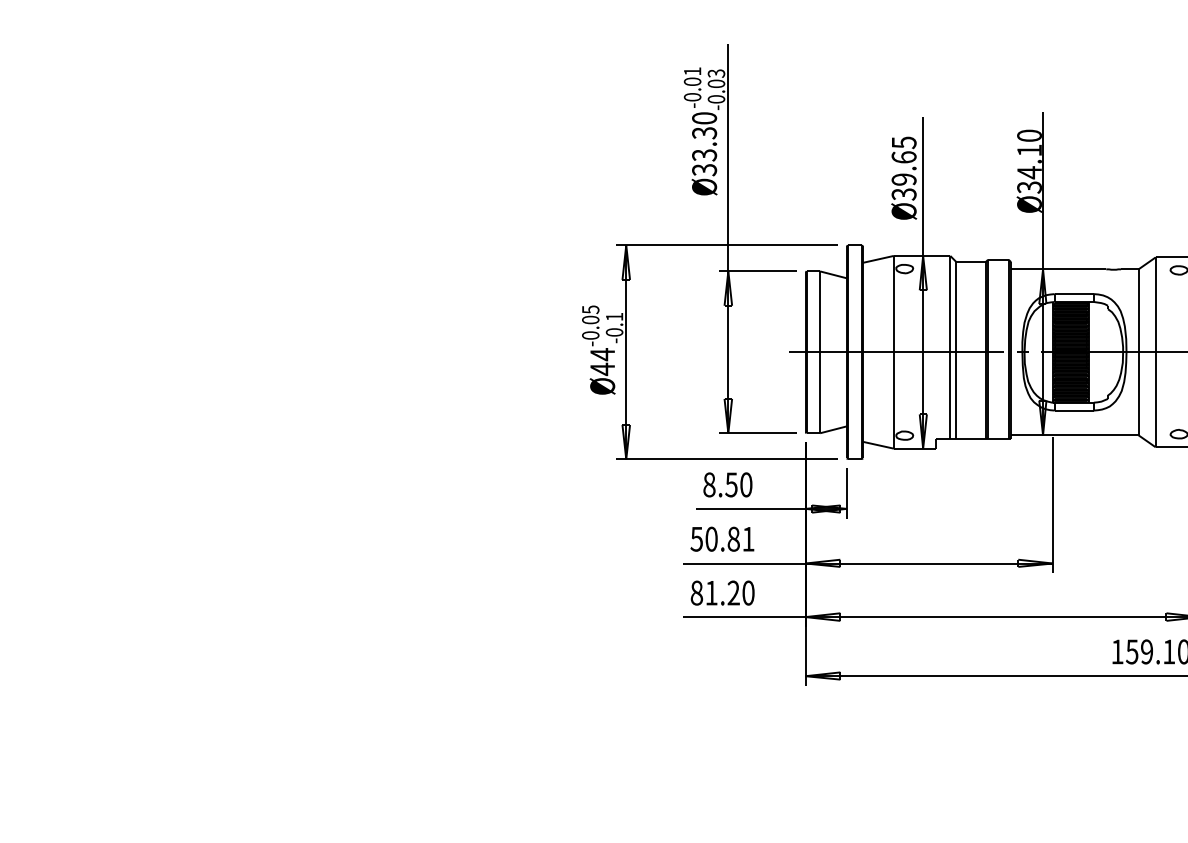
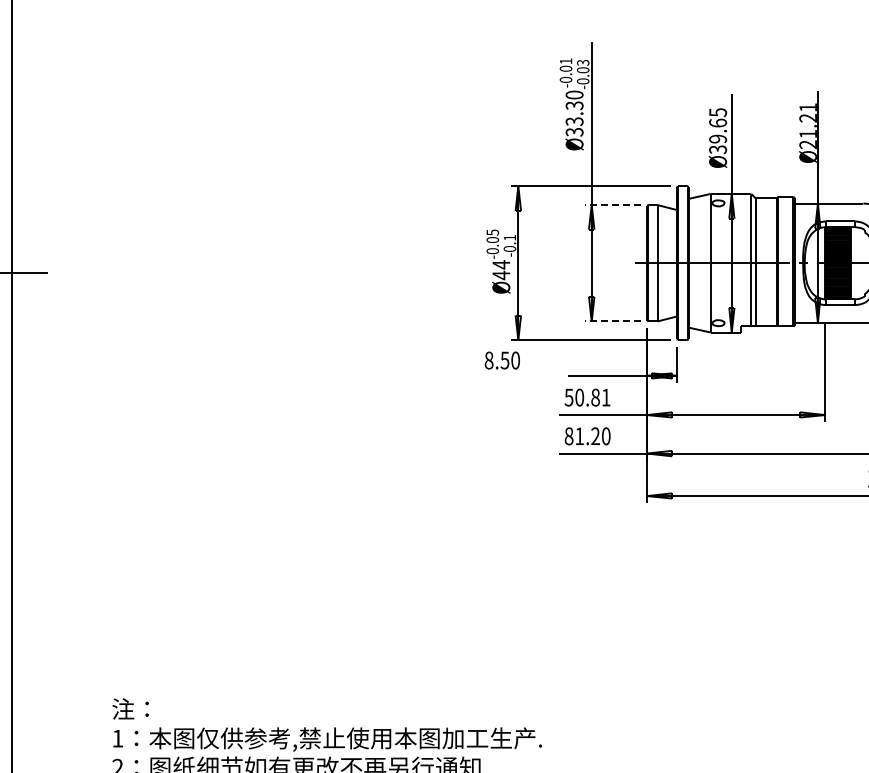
text: (1028, 162) -> (807, 126), Ø34.10 -> Ø21.21
line: (757, 271) -> (612, 205), solid -> dashed
line: (757, 433) -> (612, 321), solid -> dashed
text: (726, 484) -> (501, 360), moved

